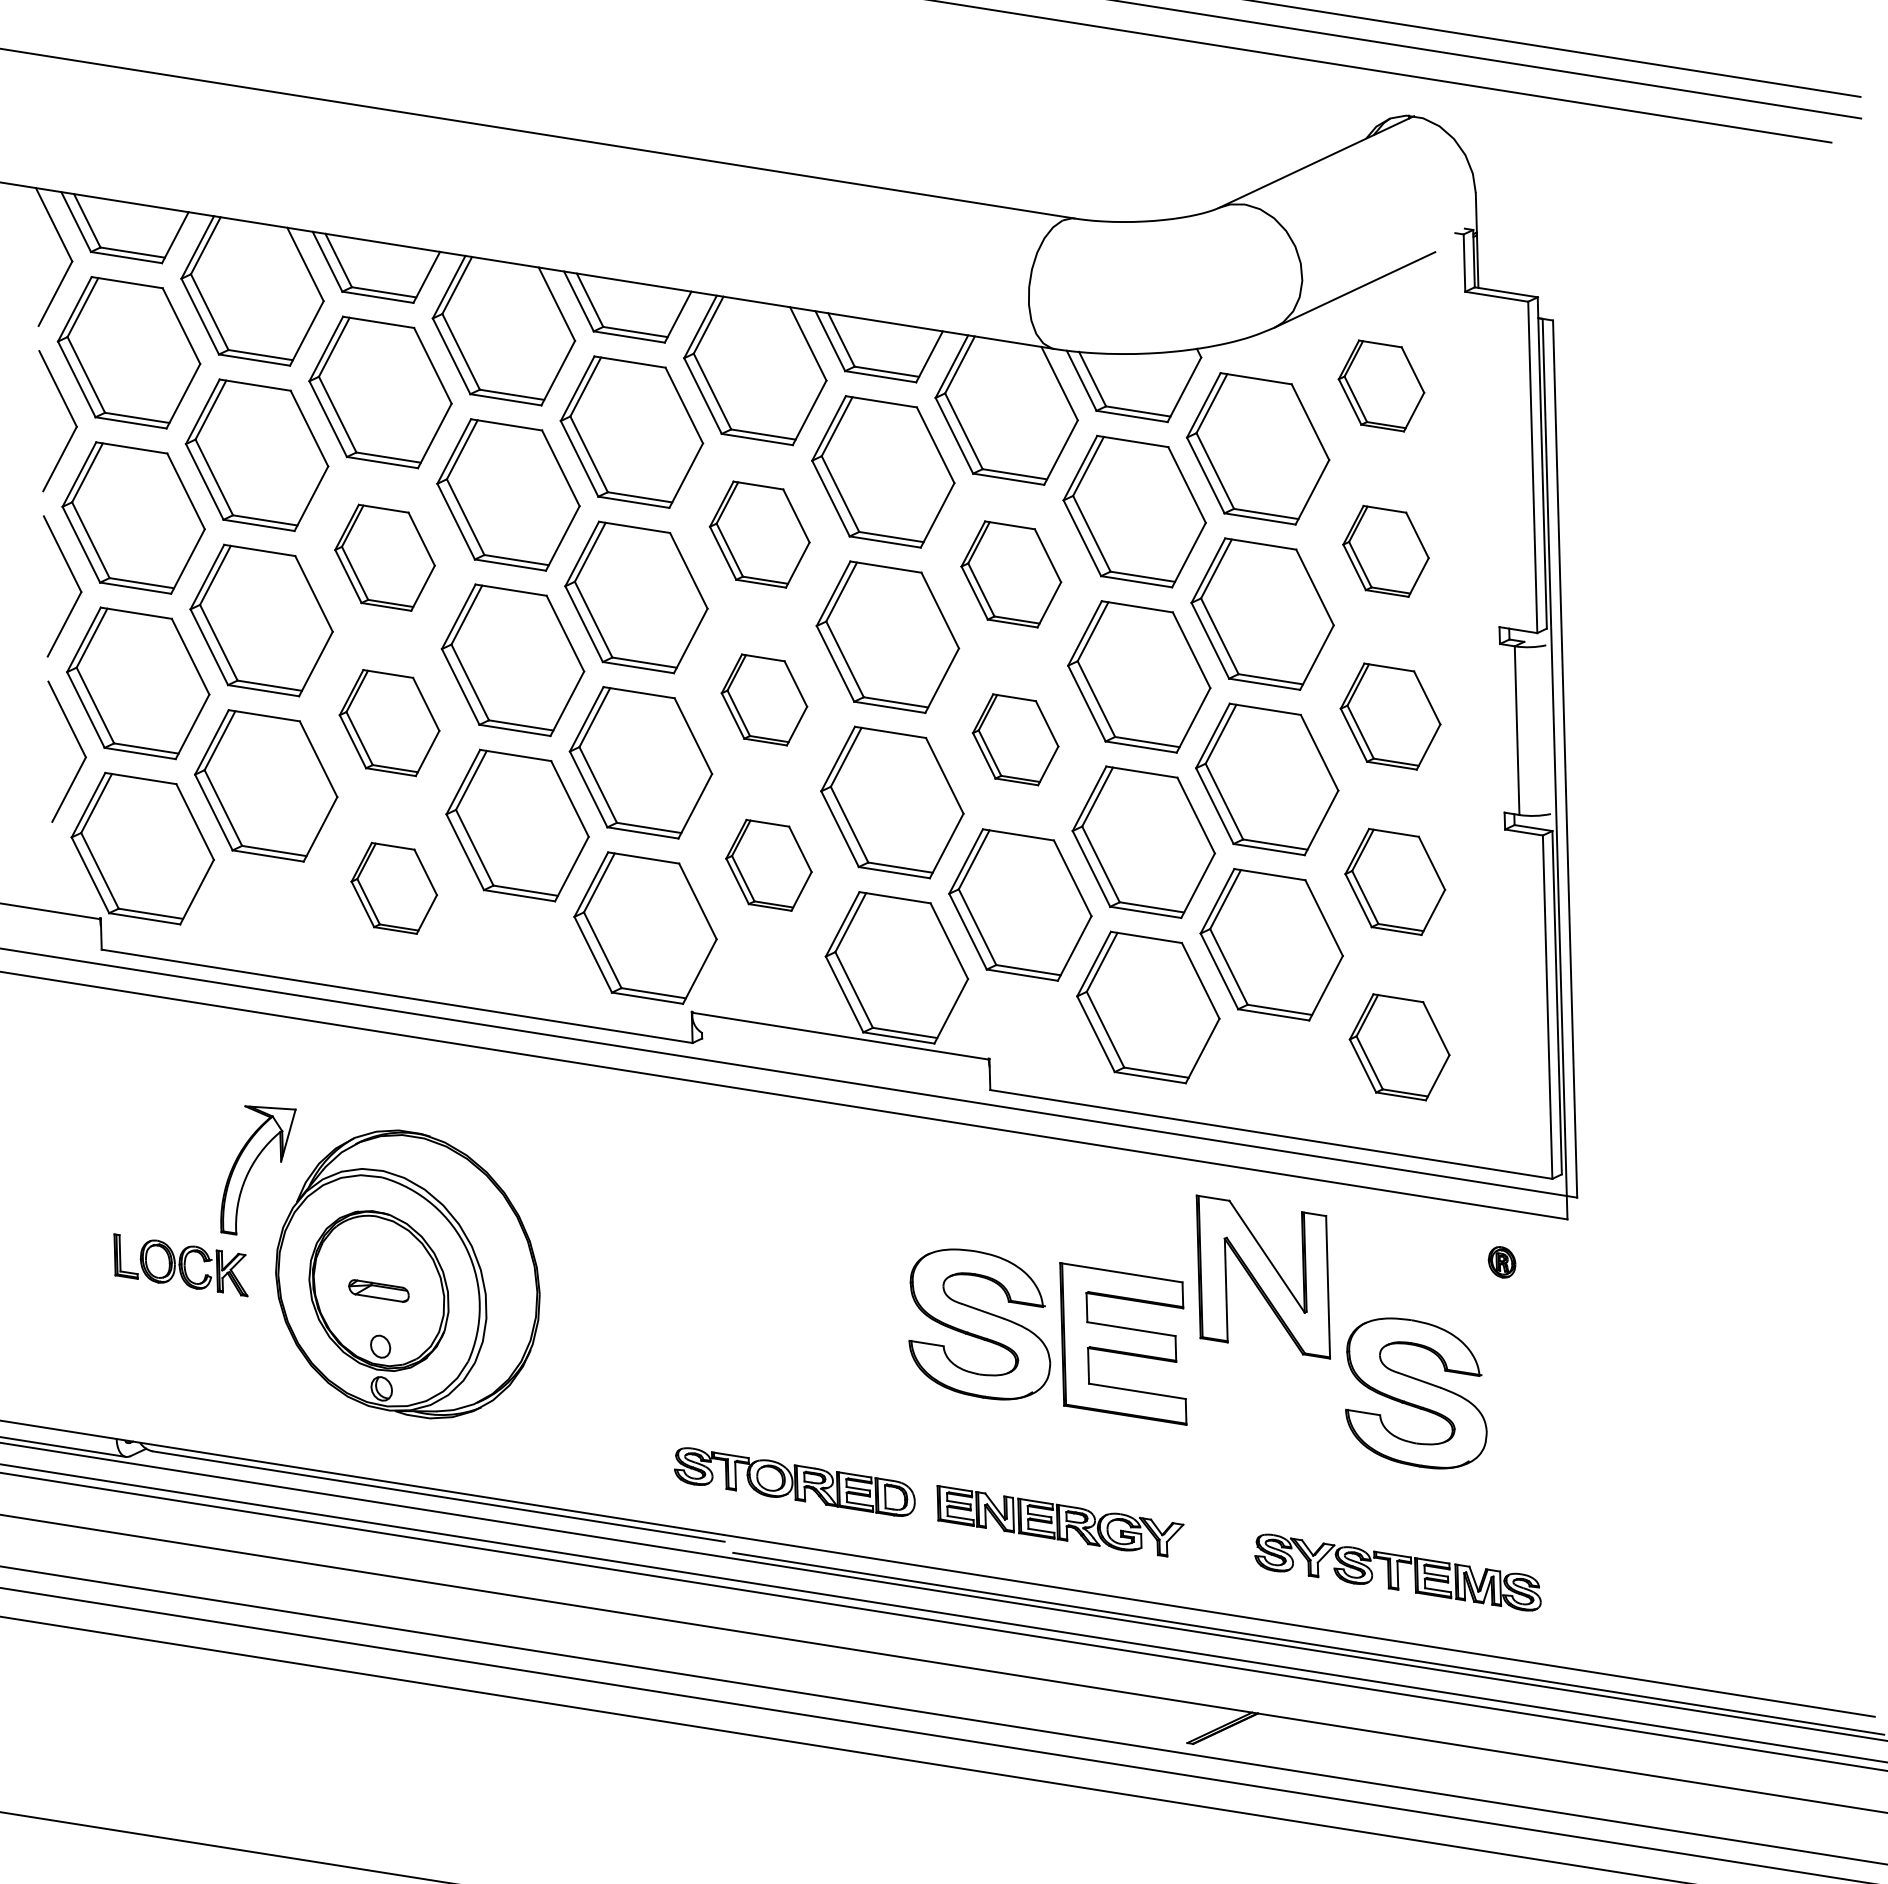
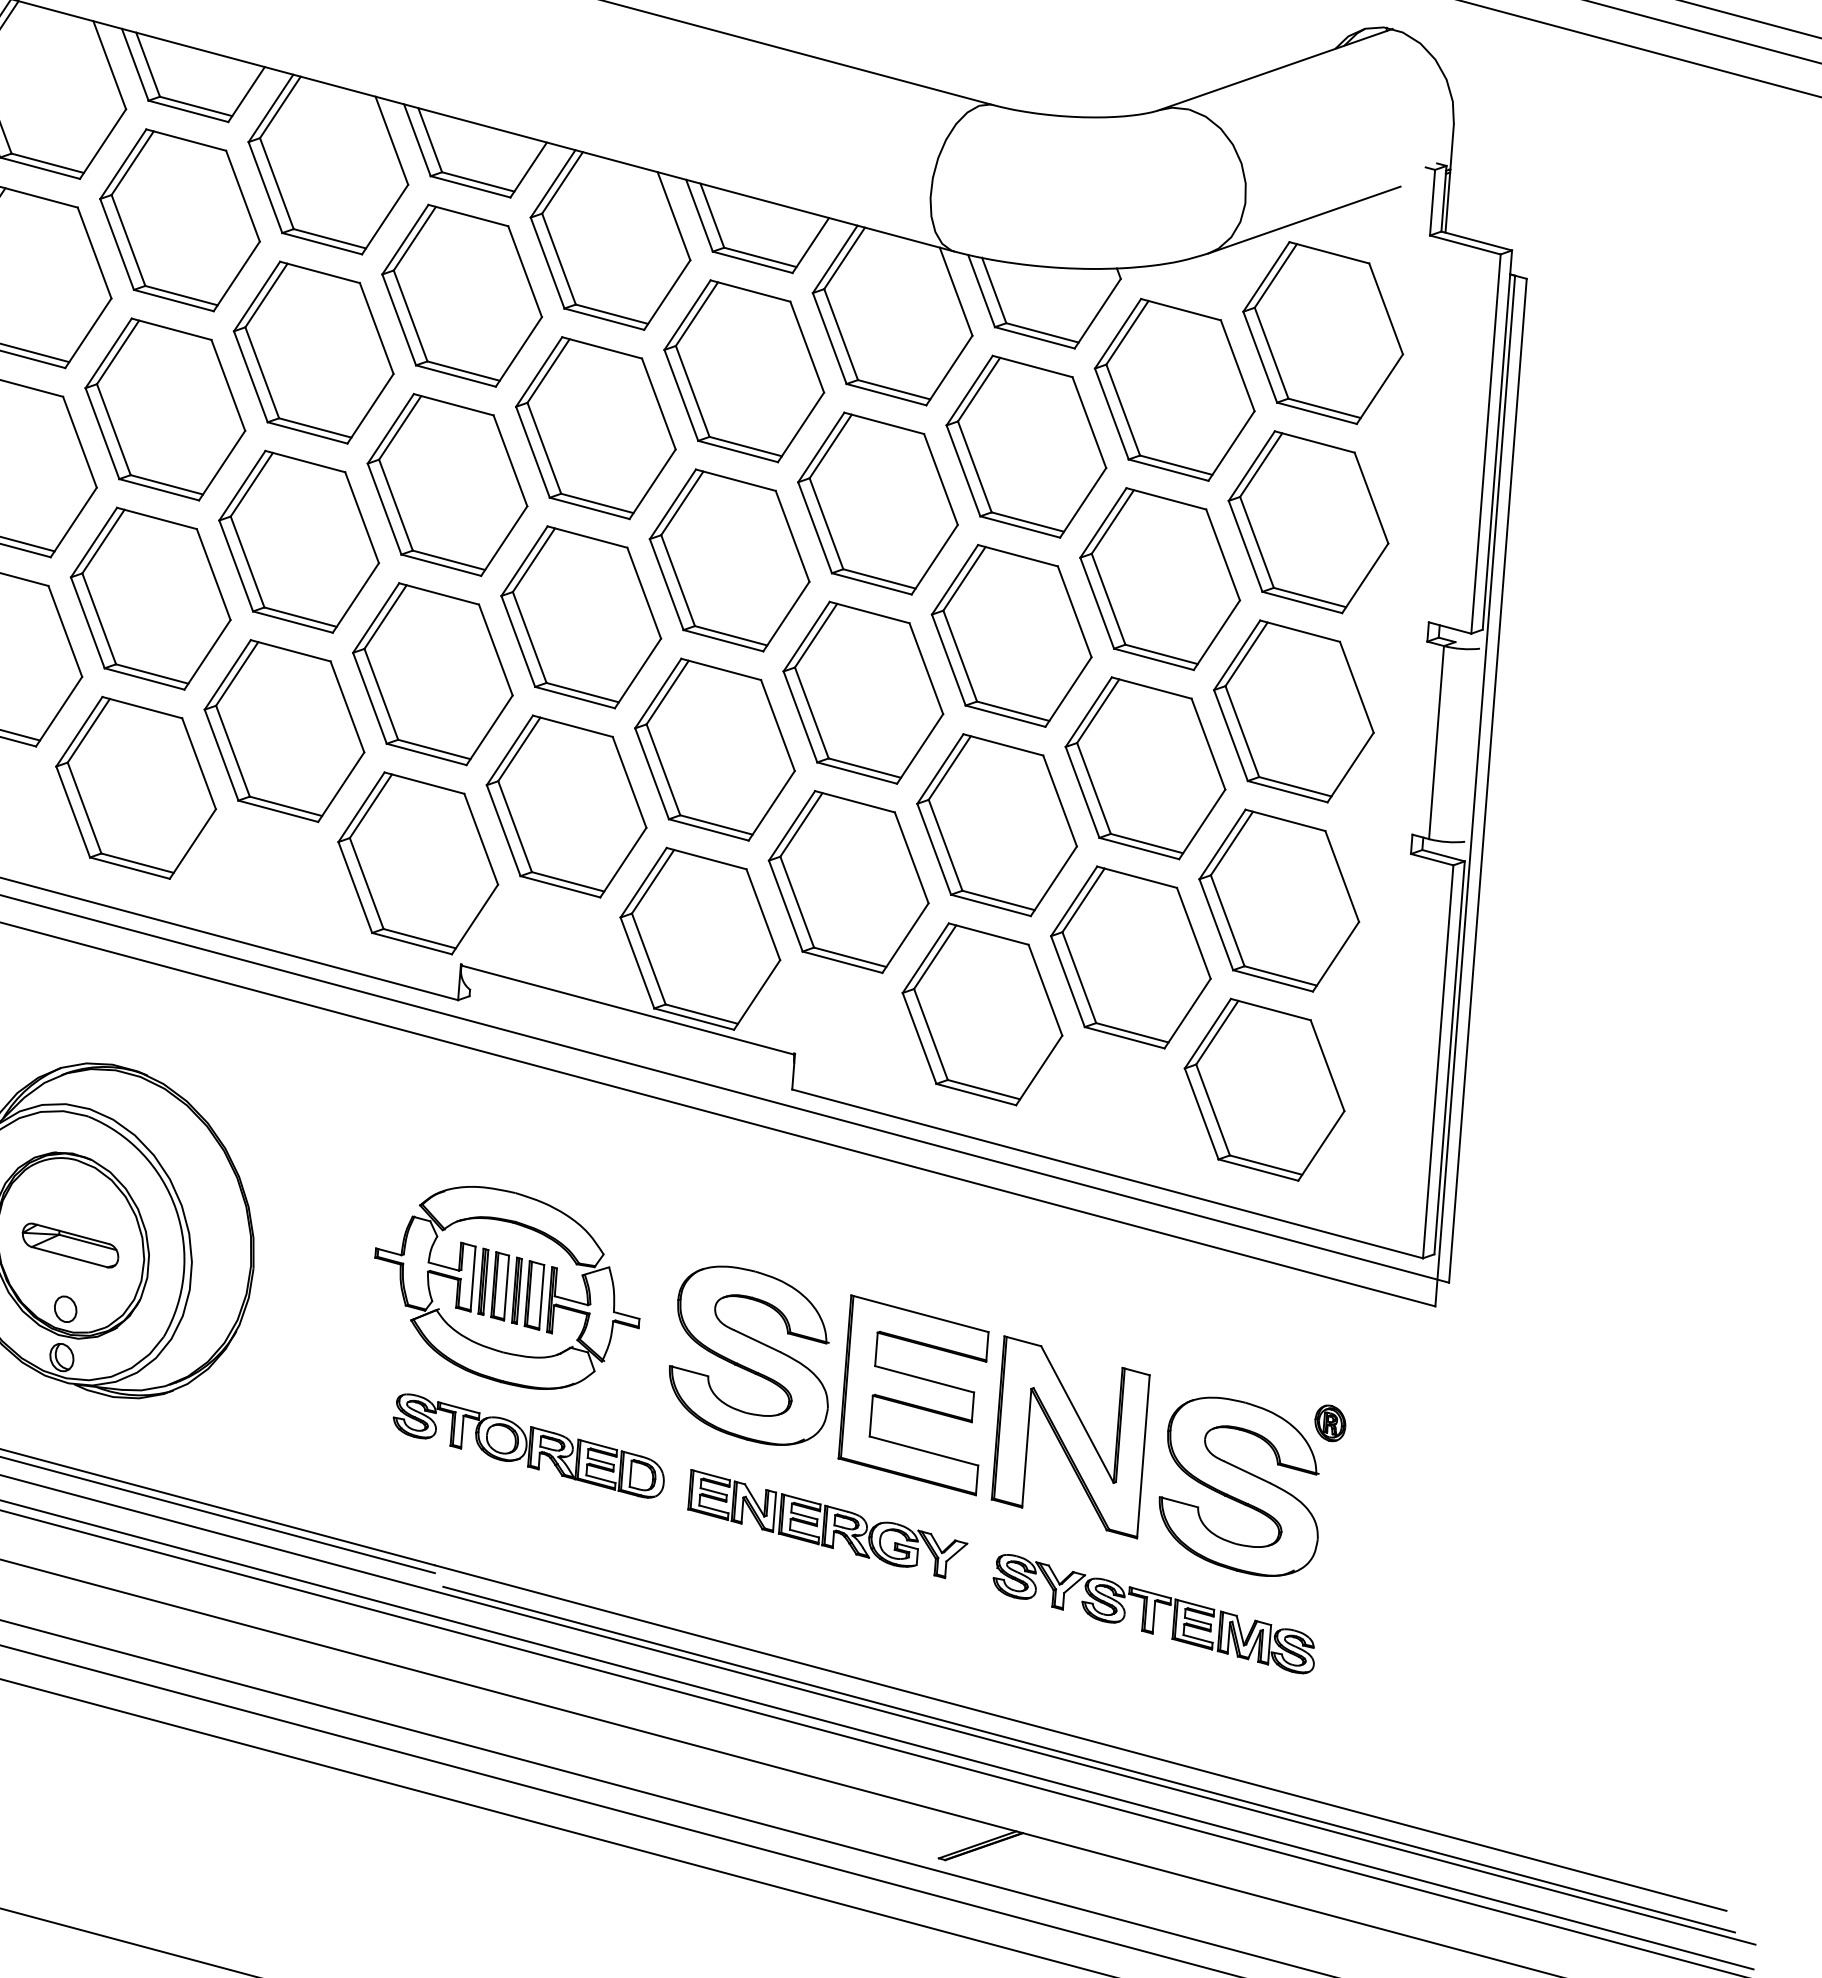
part: (1381, 385) -> (1323, 332), size x1.67
part: (759, 534) -> (595, 427), size x1.43
part: (1385, 551) -> (1307, 522), size x1.67
part: (384, 557) -> (164, 409), size x1.43
part: (1011, 574) -> (878, 503), size x1.43
part: (764, 699) -> (581, 616), size x1.67
part: (1390, 716) -> (1293, 711), size x1.43
part: (389, 722) -> (150, 598), size x1.43
part: (1015, 739) -> (863, 692), size x1.67
part: (768, 865) -> (566, 806), size x1.67
part: (1395, 881) -> (1279, 900), size x1.43
part: (394, 888) -> (136, 788), size x1.67
part: (1399, 1047) -> (1264, 1090), size x1.43
part: (1501, 1262) -> (1329, 1423), moved
part: (1262, 1276) -> (1069, 1436), moved
part: (761, 1287) -> (507, 1287), added
part: (378, 1290) -> (69, 1244), size x1.43
part: (794, 1481) -> (528, 1445), moved
part: (1060, 1521) -> (827, 1525), moved
part: (1397, 1572) -> (1153, 1613), moved

